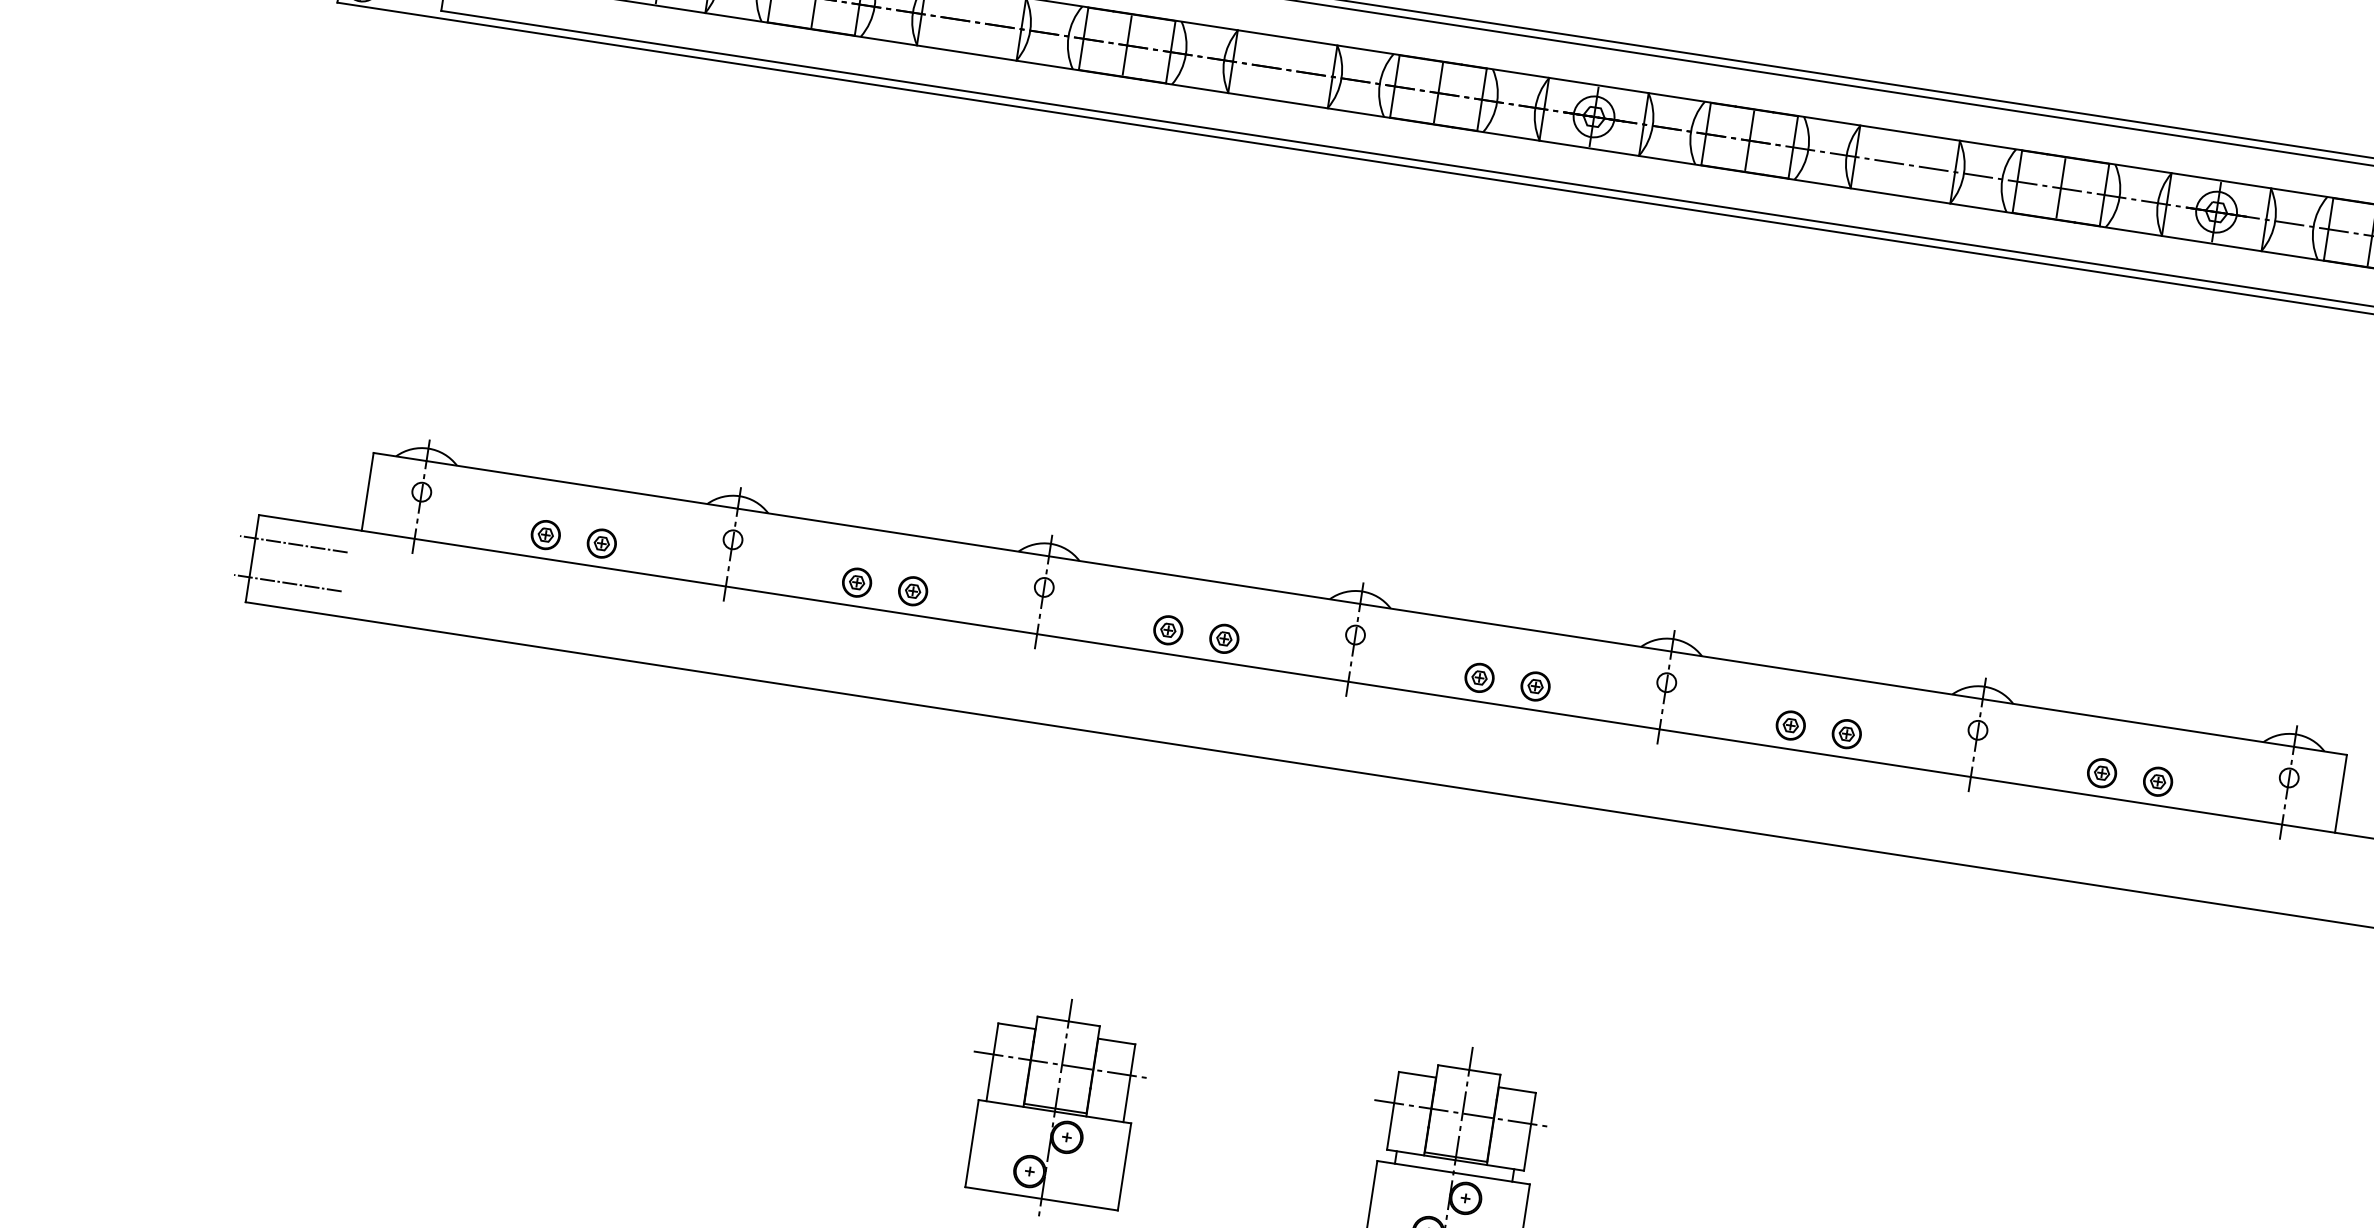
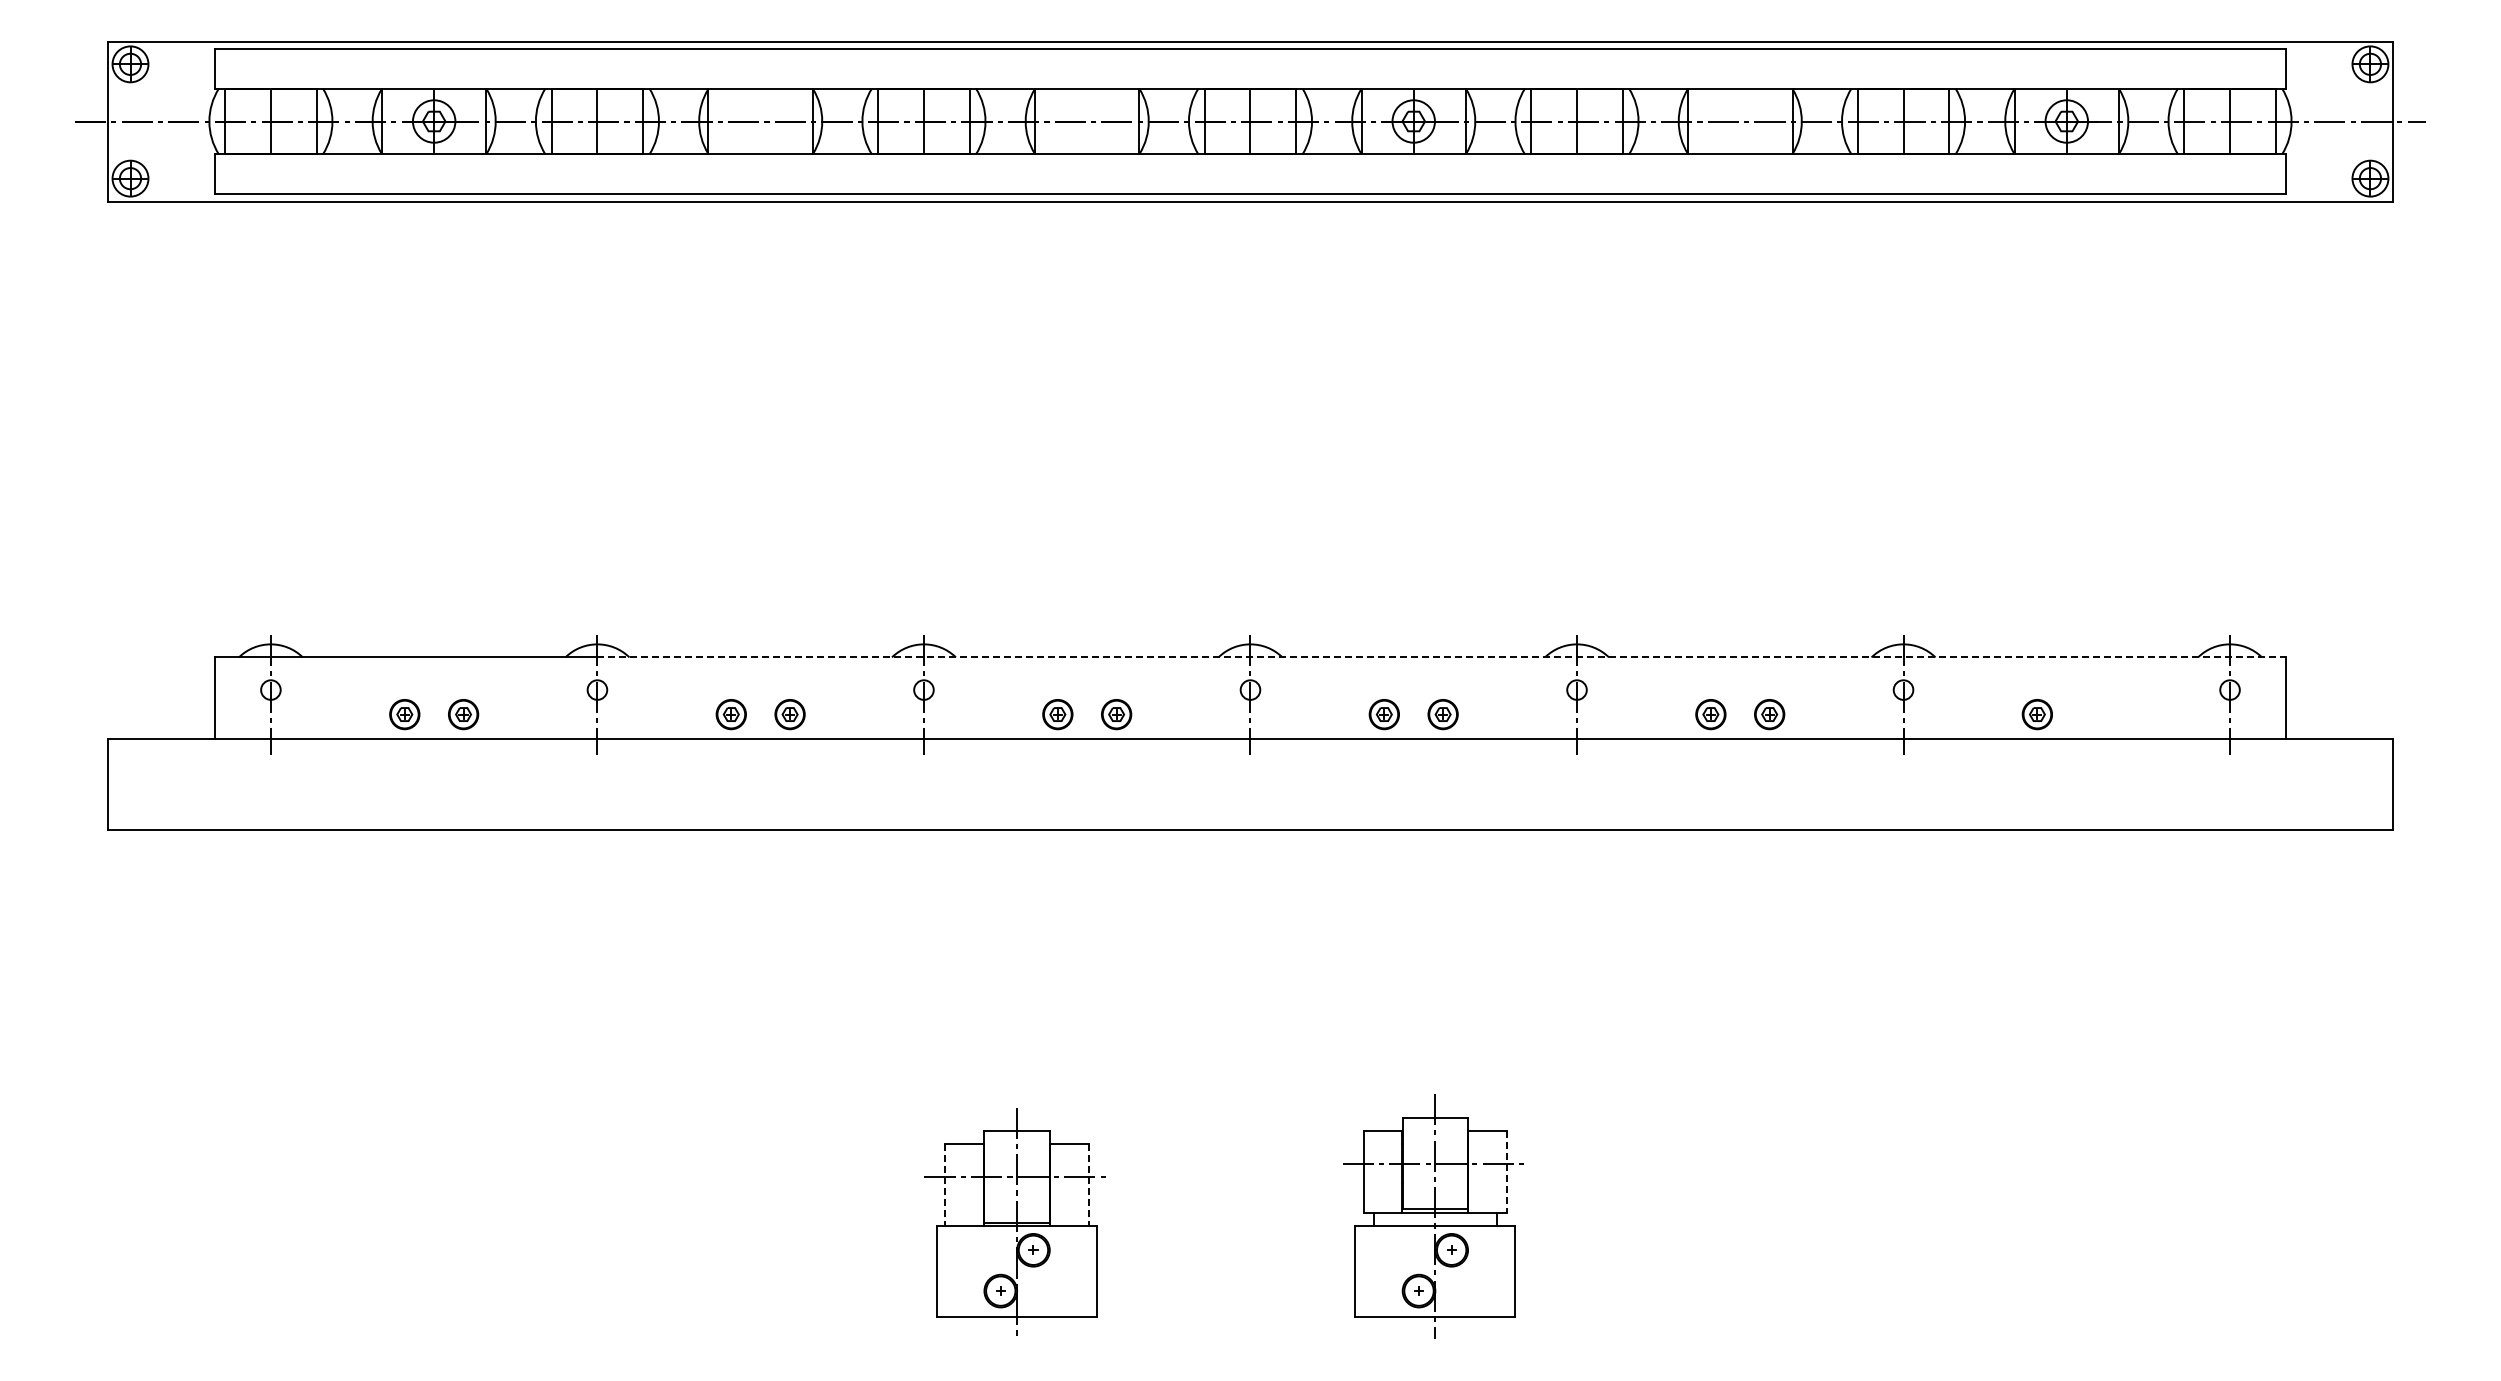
line: (293, 544) -> (147, 763), removed
line: (287, 583) -> (147, 804), removed
line: (1543, 632) -> (1442, 657), solid -> dashed
part: (2157, 781) -> (2095, 714), removed
line: (992, 1061) -> (945, 1184), solid -> dashed
line: (1129, 1082) -> (1088, 1184), solid -> dashed
line: (1530, 1131) -> (1507, 1171), solid -> dashed

